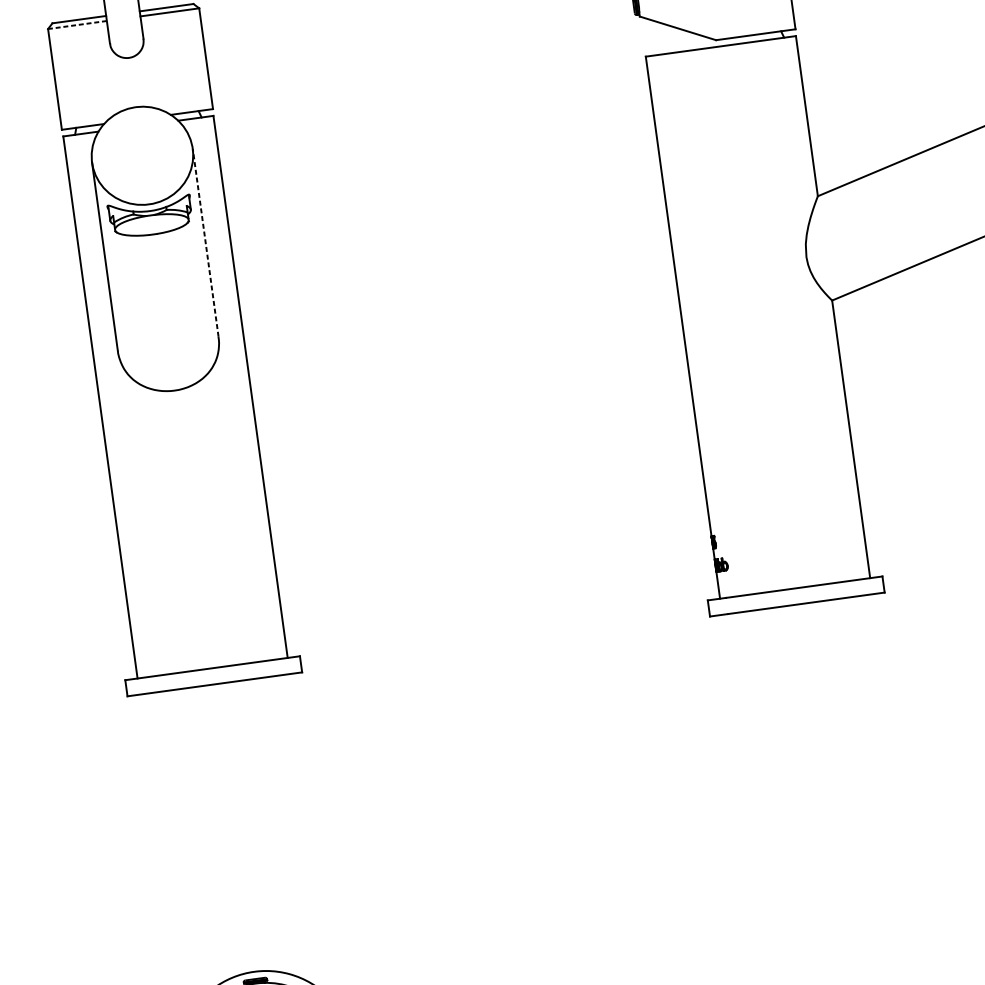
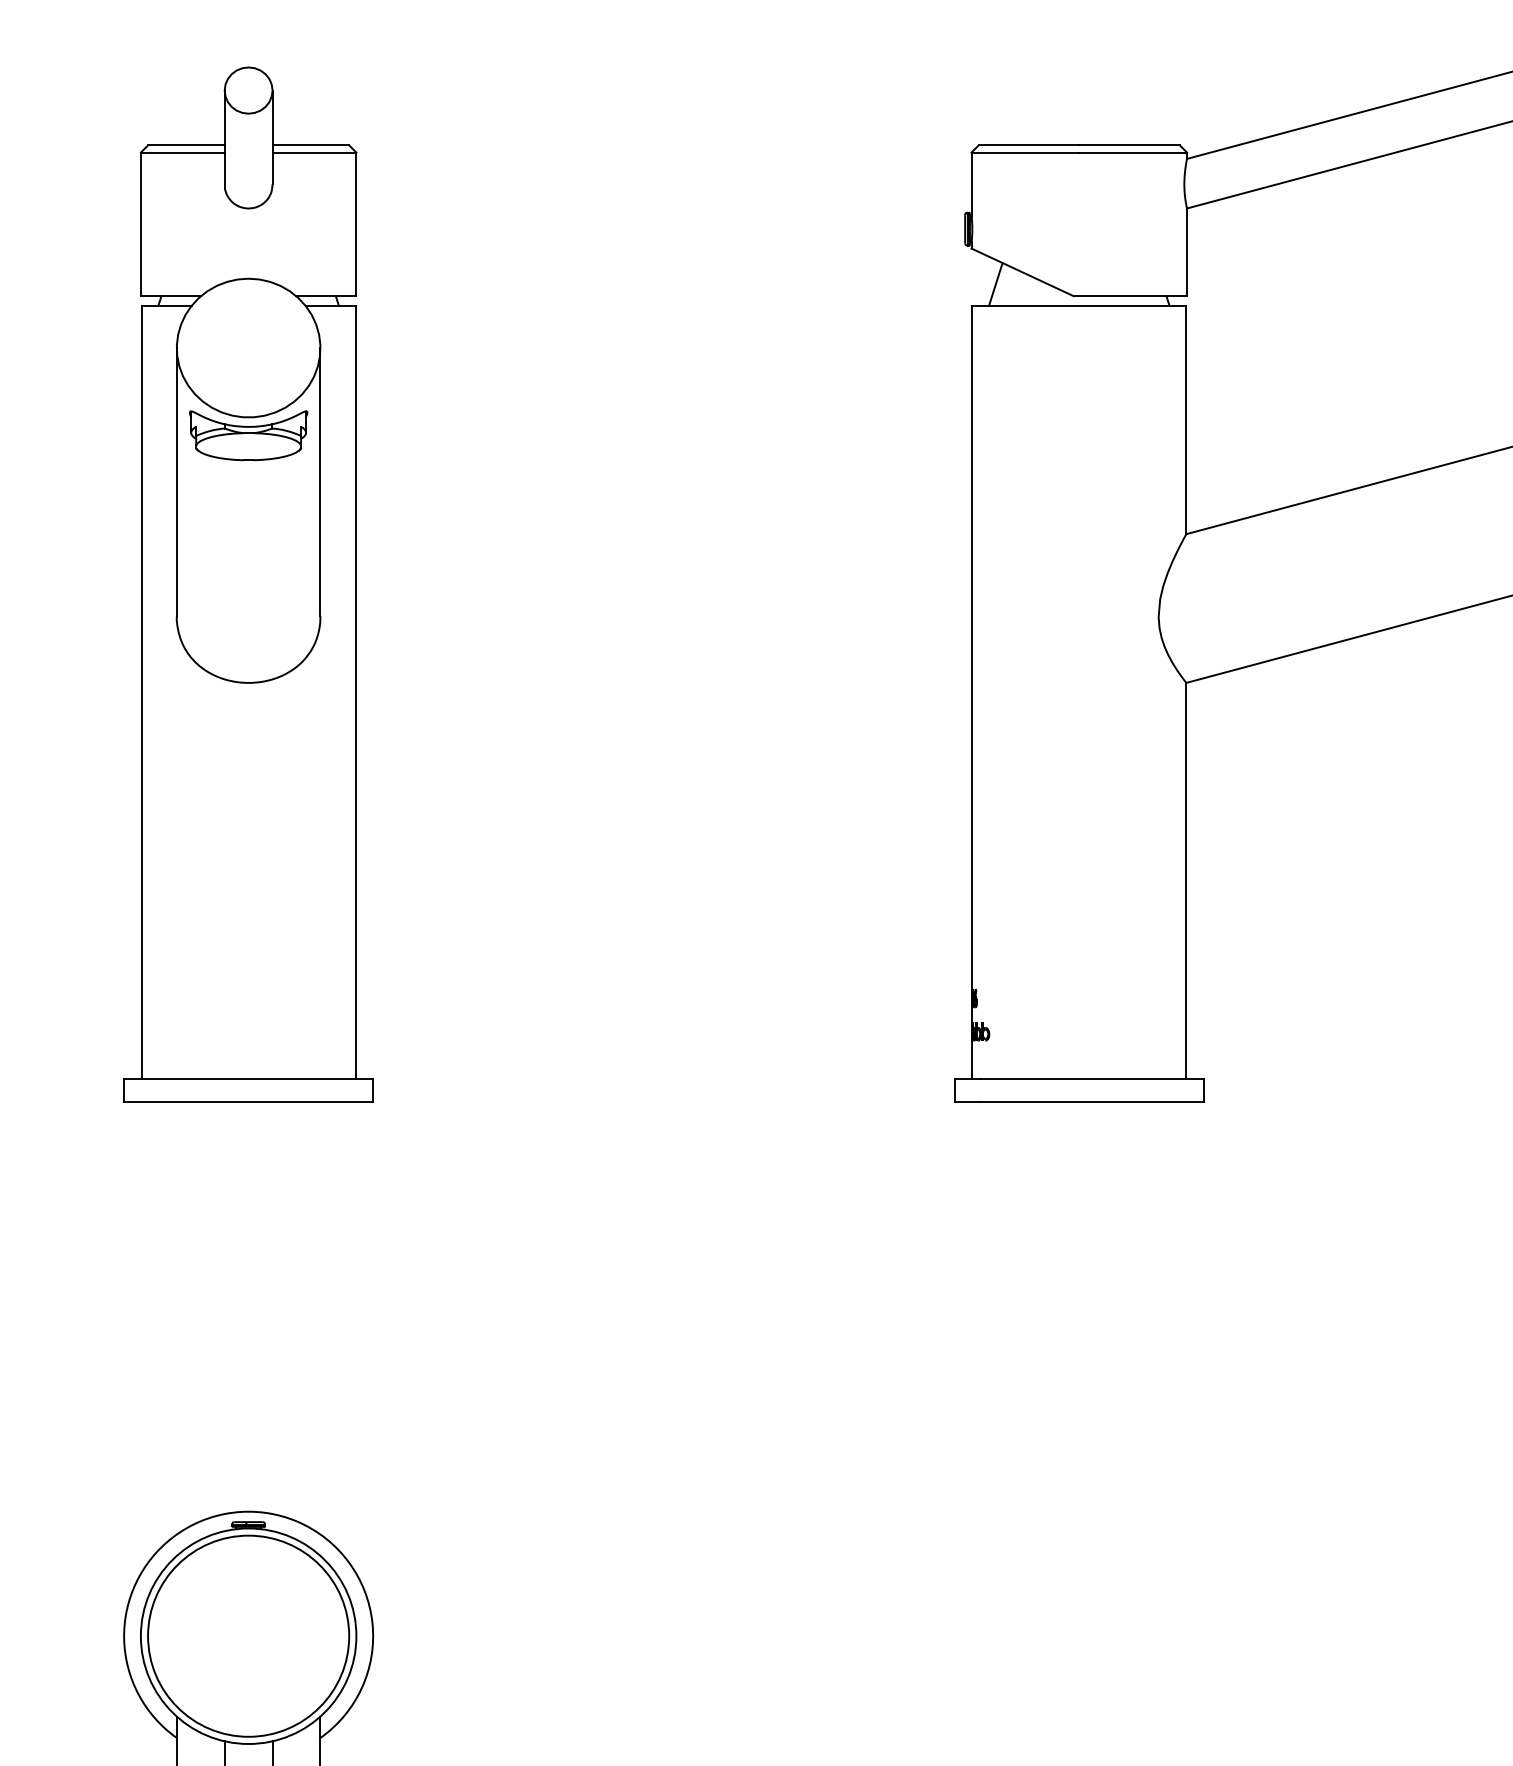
line: (77, 25) -> (182, 152), dashed -> solid
line: (660, 39) -> (995, 284), added
line: (205, 243) -> (320, 482), dashed -> solid

